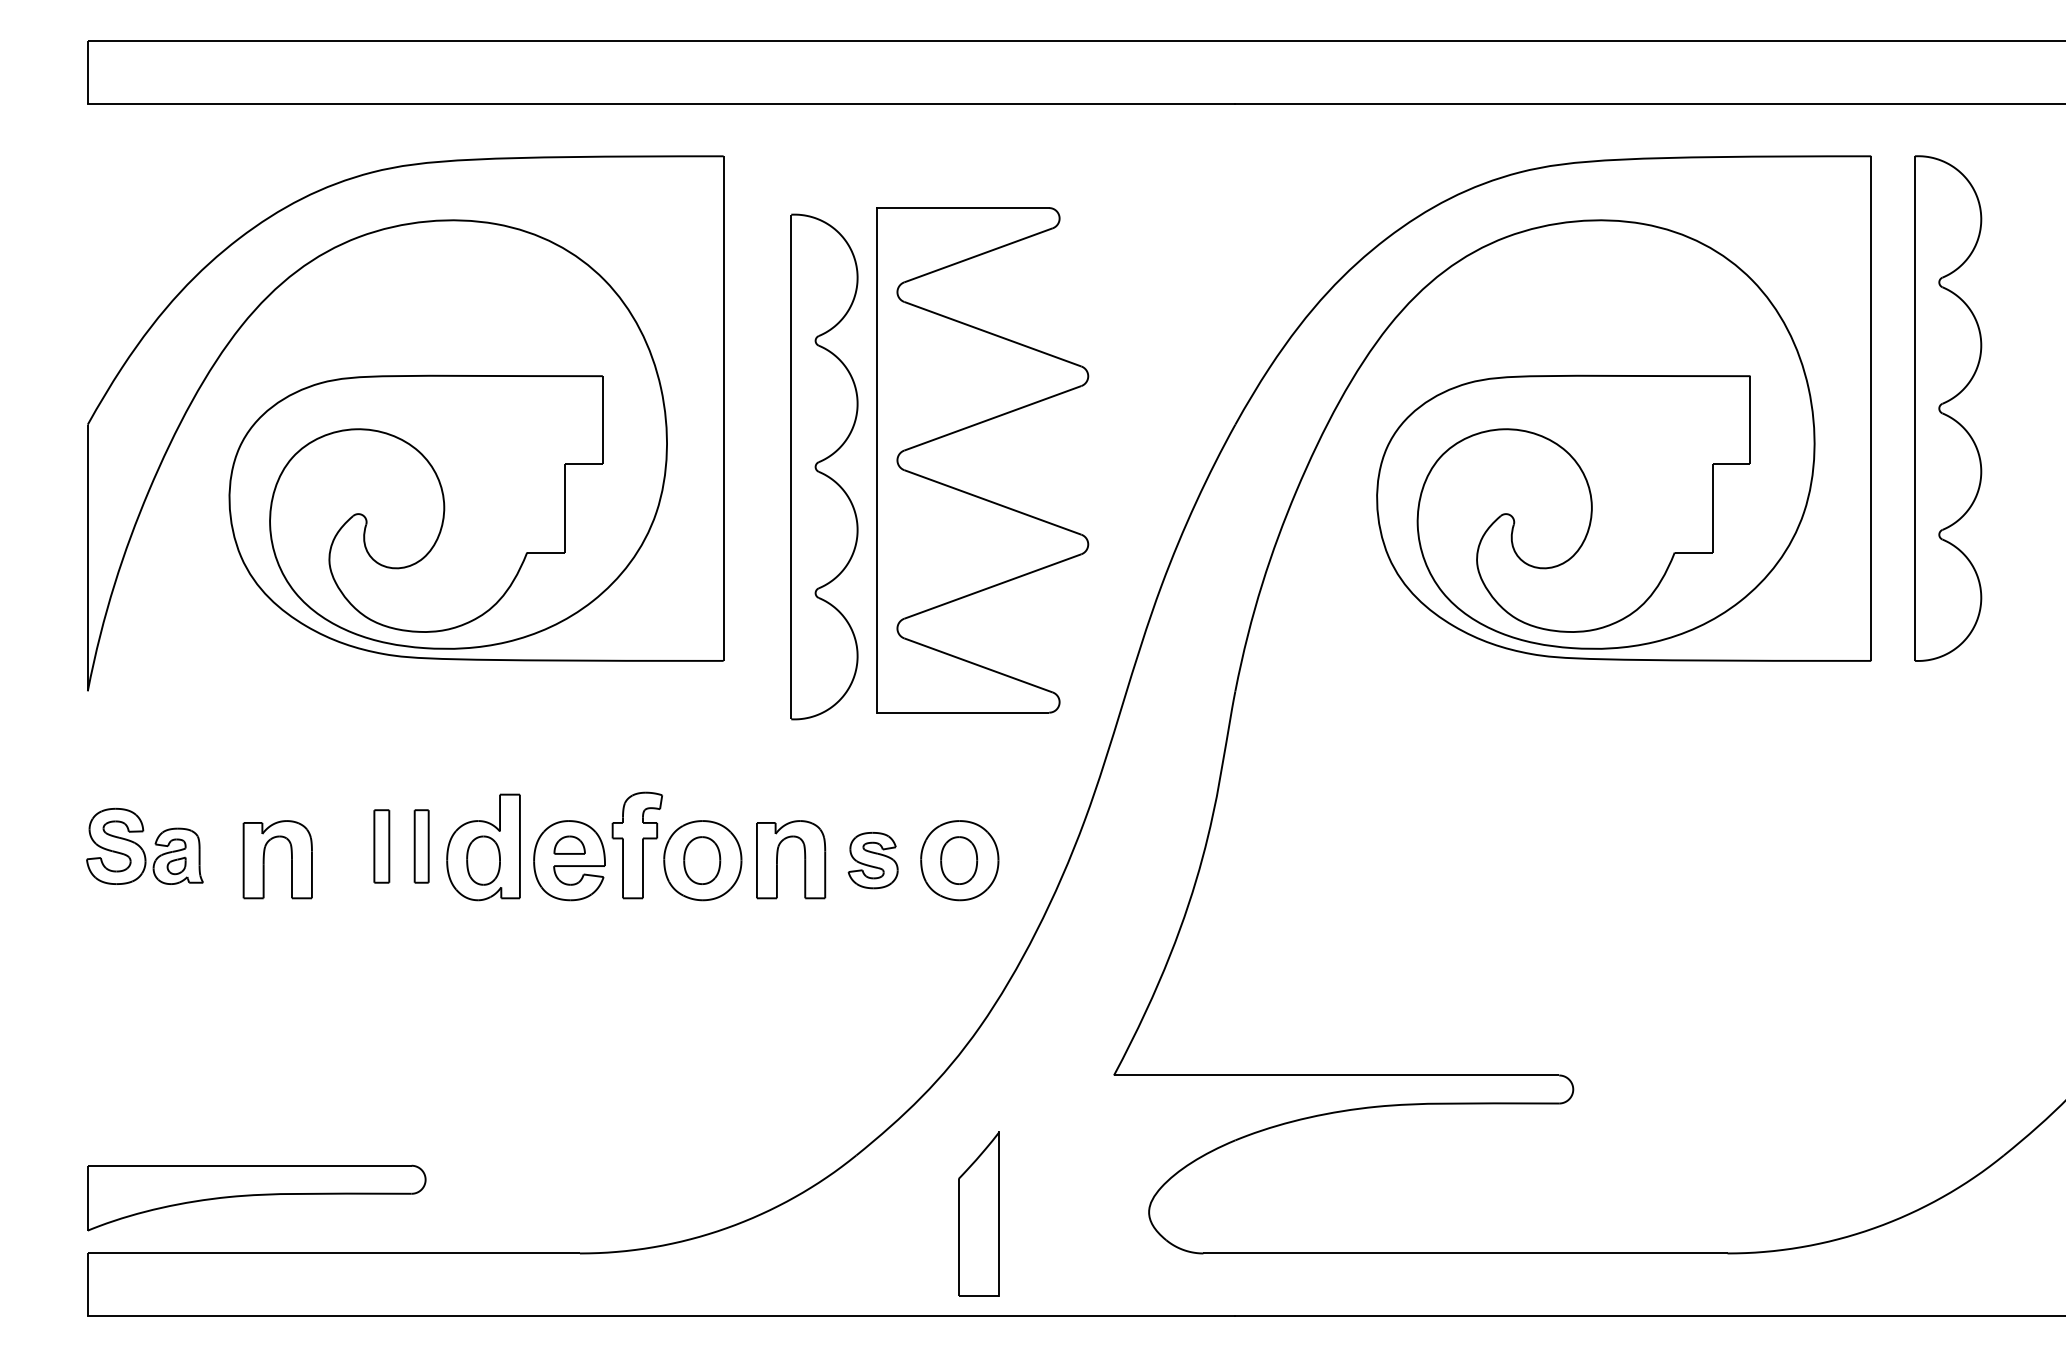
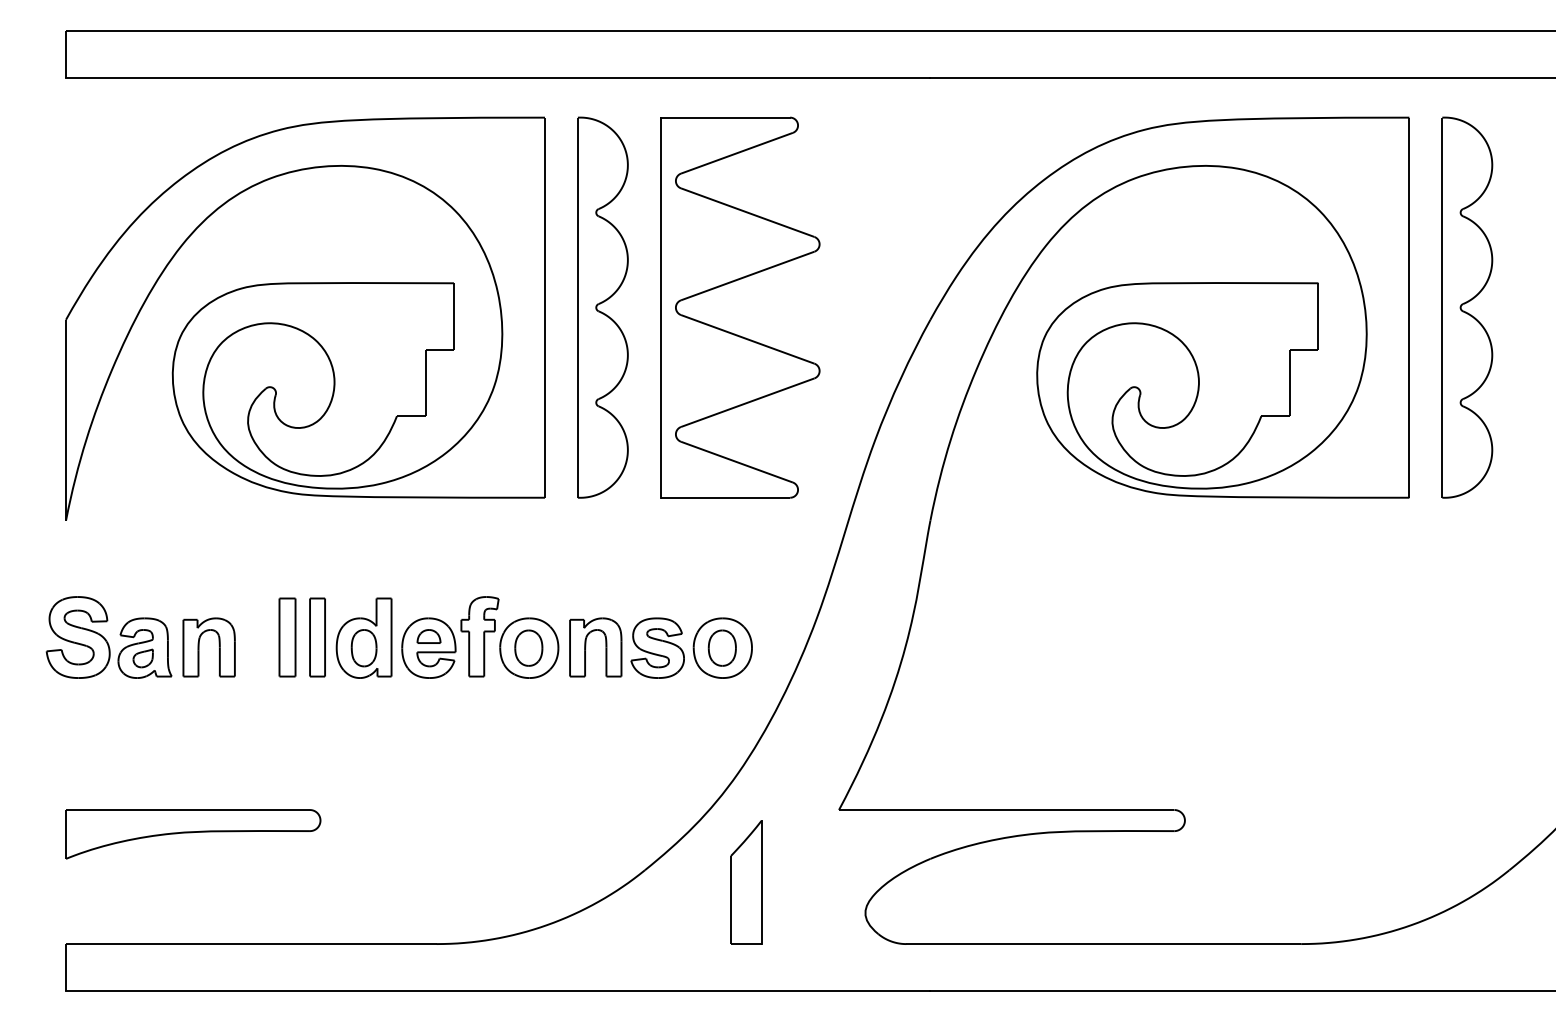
part: (973, 426) -> (733, 282), moved
part: (823, 466) -> (602, 307), moved
part: (144, 846) -> (108, 637), size x1.43
part: (381, 846) -> (287, 637), size x1.43
part: (421, 846) -> (317, 637), size x1.43
part: (873, 859) -> (657, 647), size x1.43
part: (257, 1198) -> (193, 834), moved
part: (979, 1214) -> (746, 882), moved

